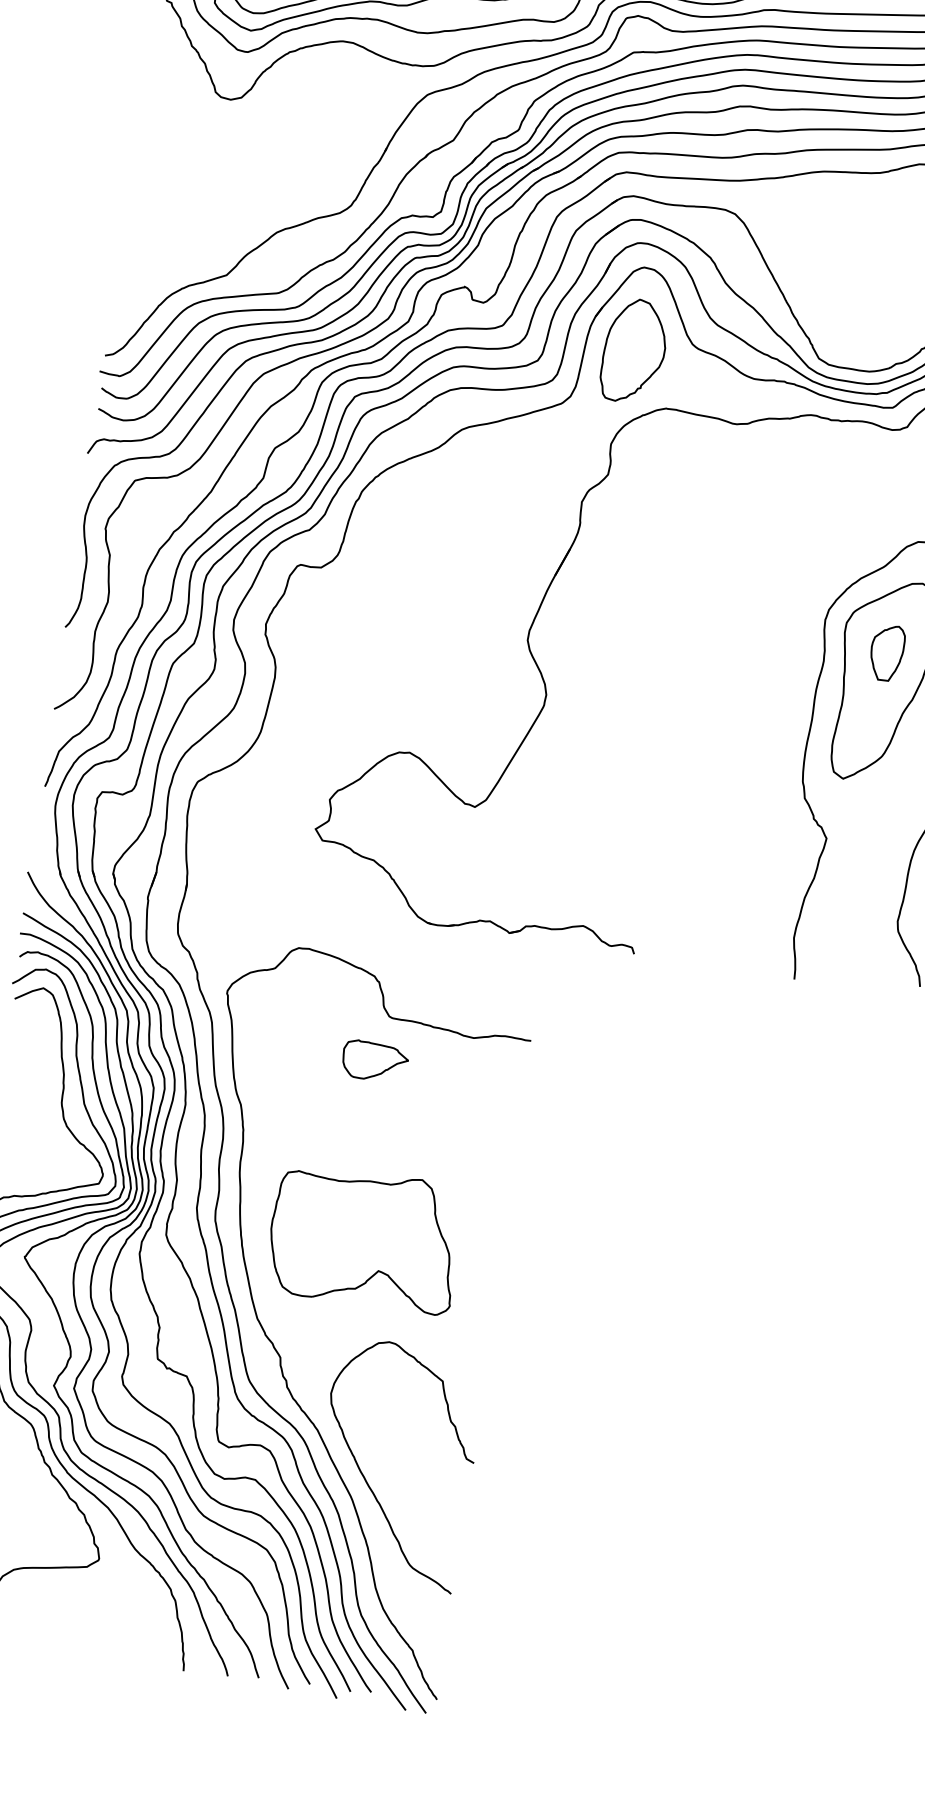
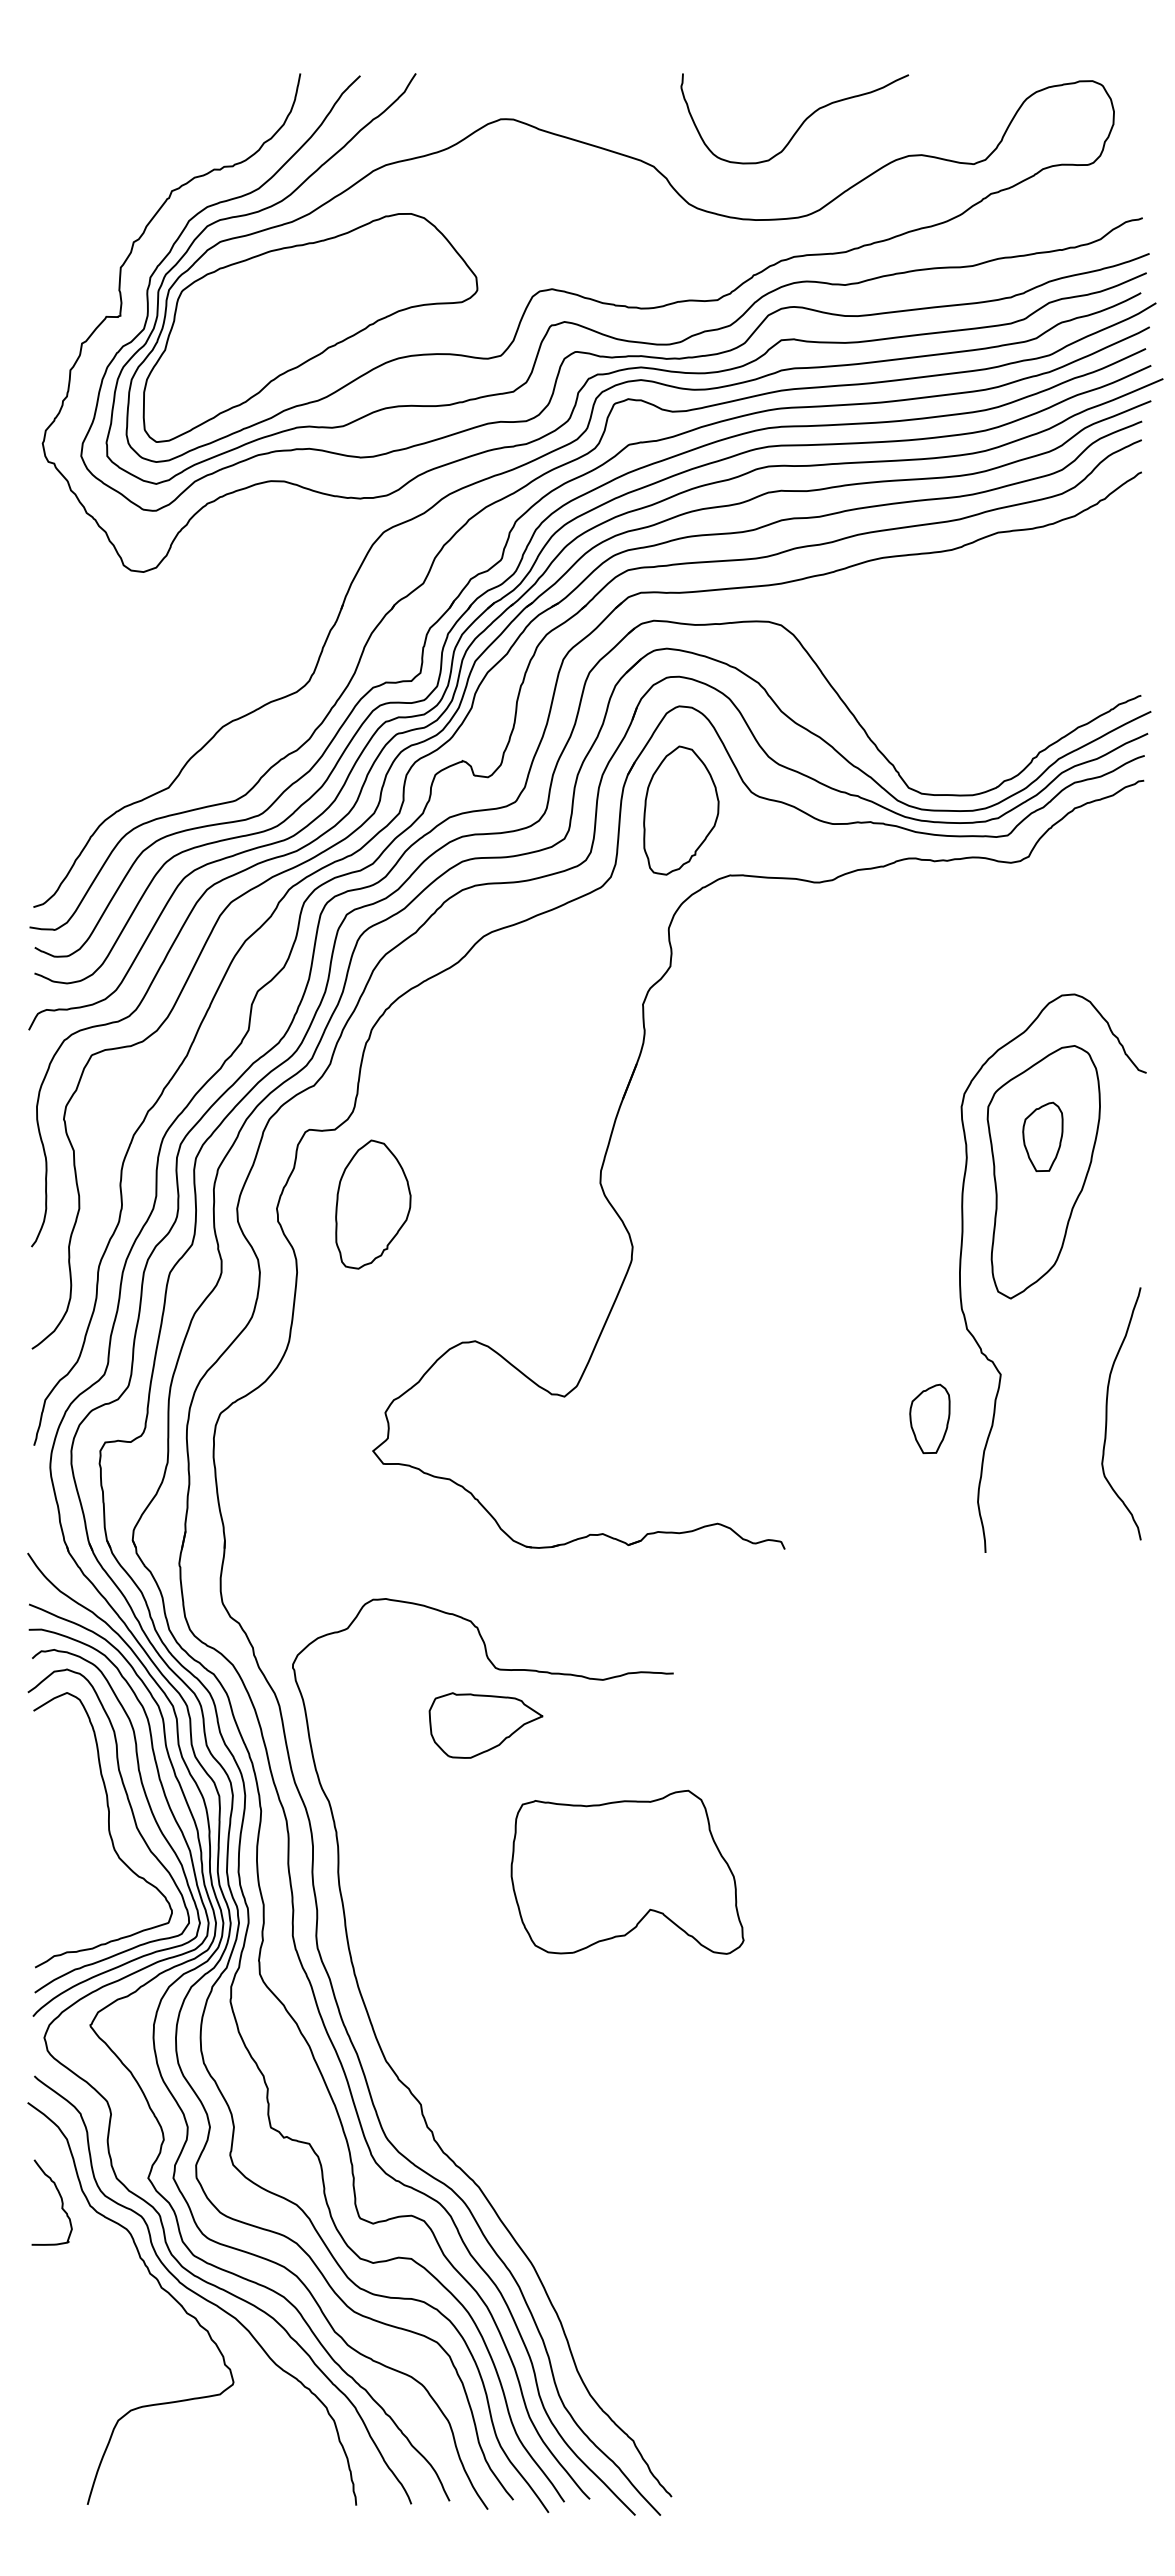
part: (343, 631) -> (373, 1204), added
part: (764, 865) -> (929, 1418), added
part: (375, 1061) -> (486, 1725), size x1.4
part: (364, 1237) -> (627, 1871), moved
curve: (367, 1482) -> (549, 2242), removed

